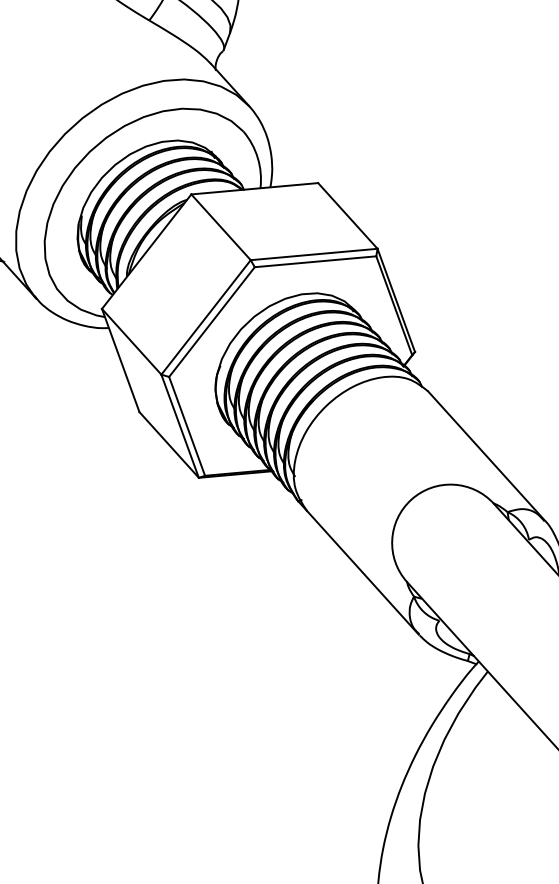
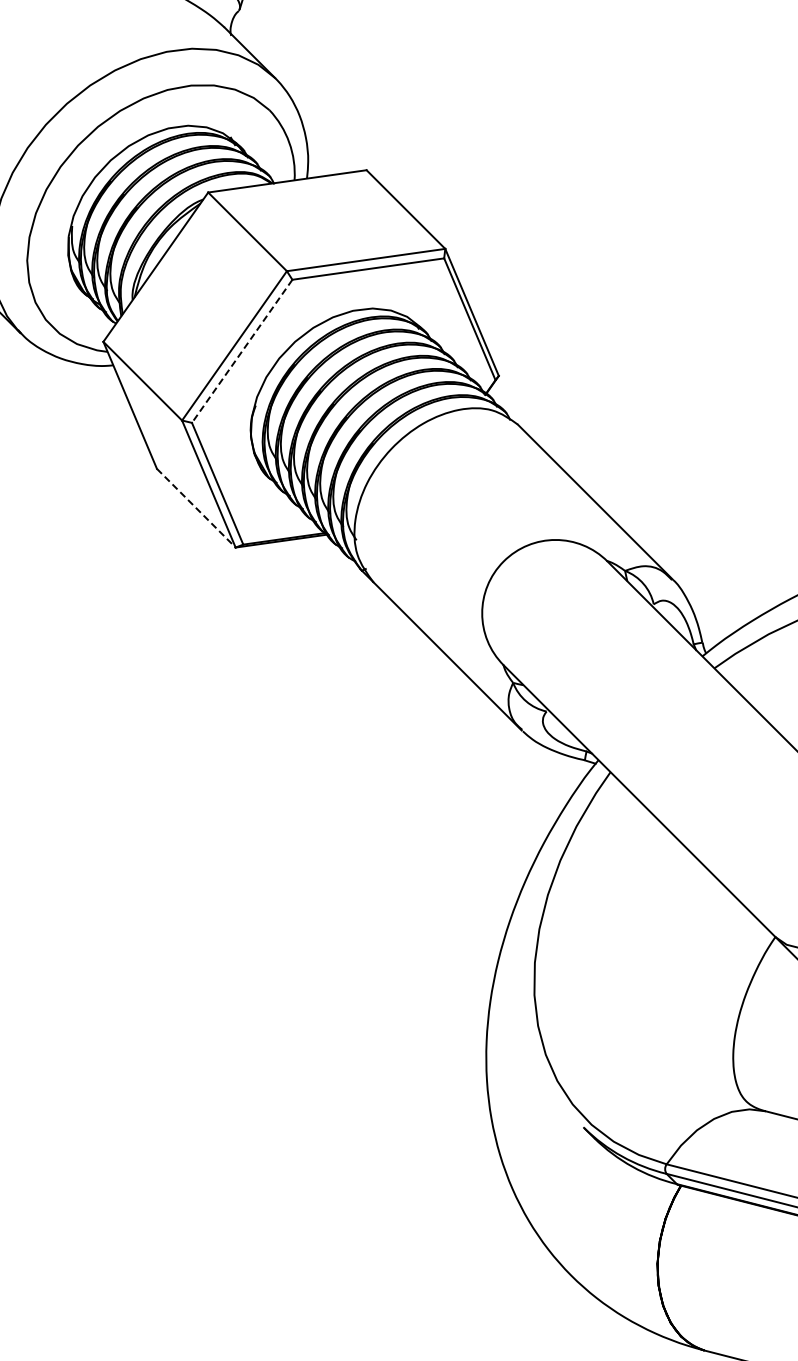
line: (211, 322) -> (241, 351), solid -> dashed
line: (169, 445) -> (196, 508), solid -> dashed

